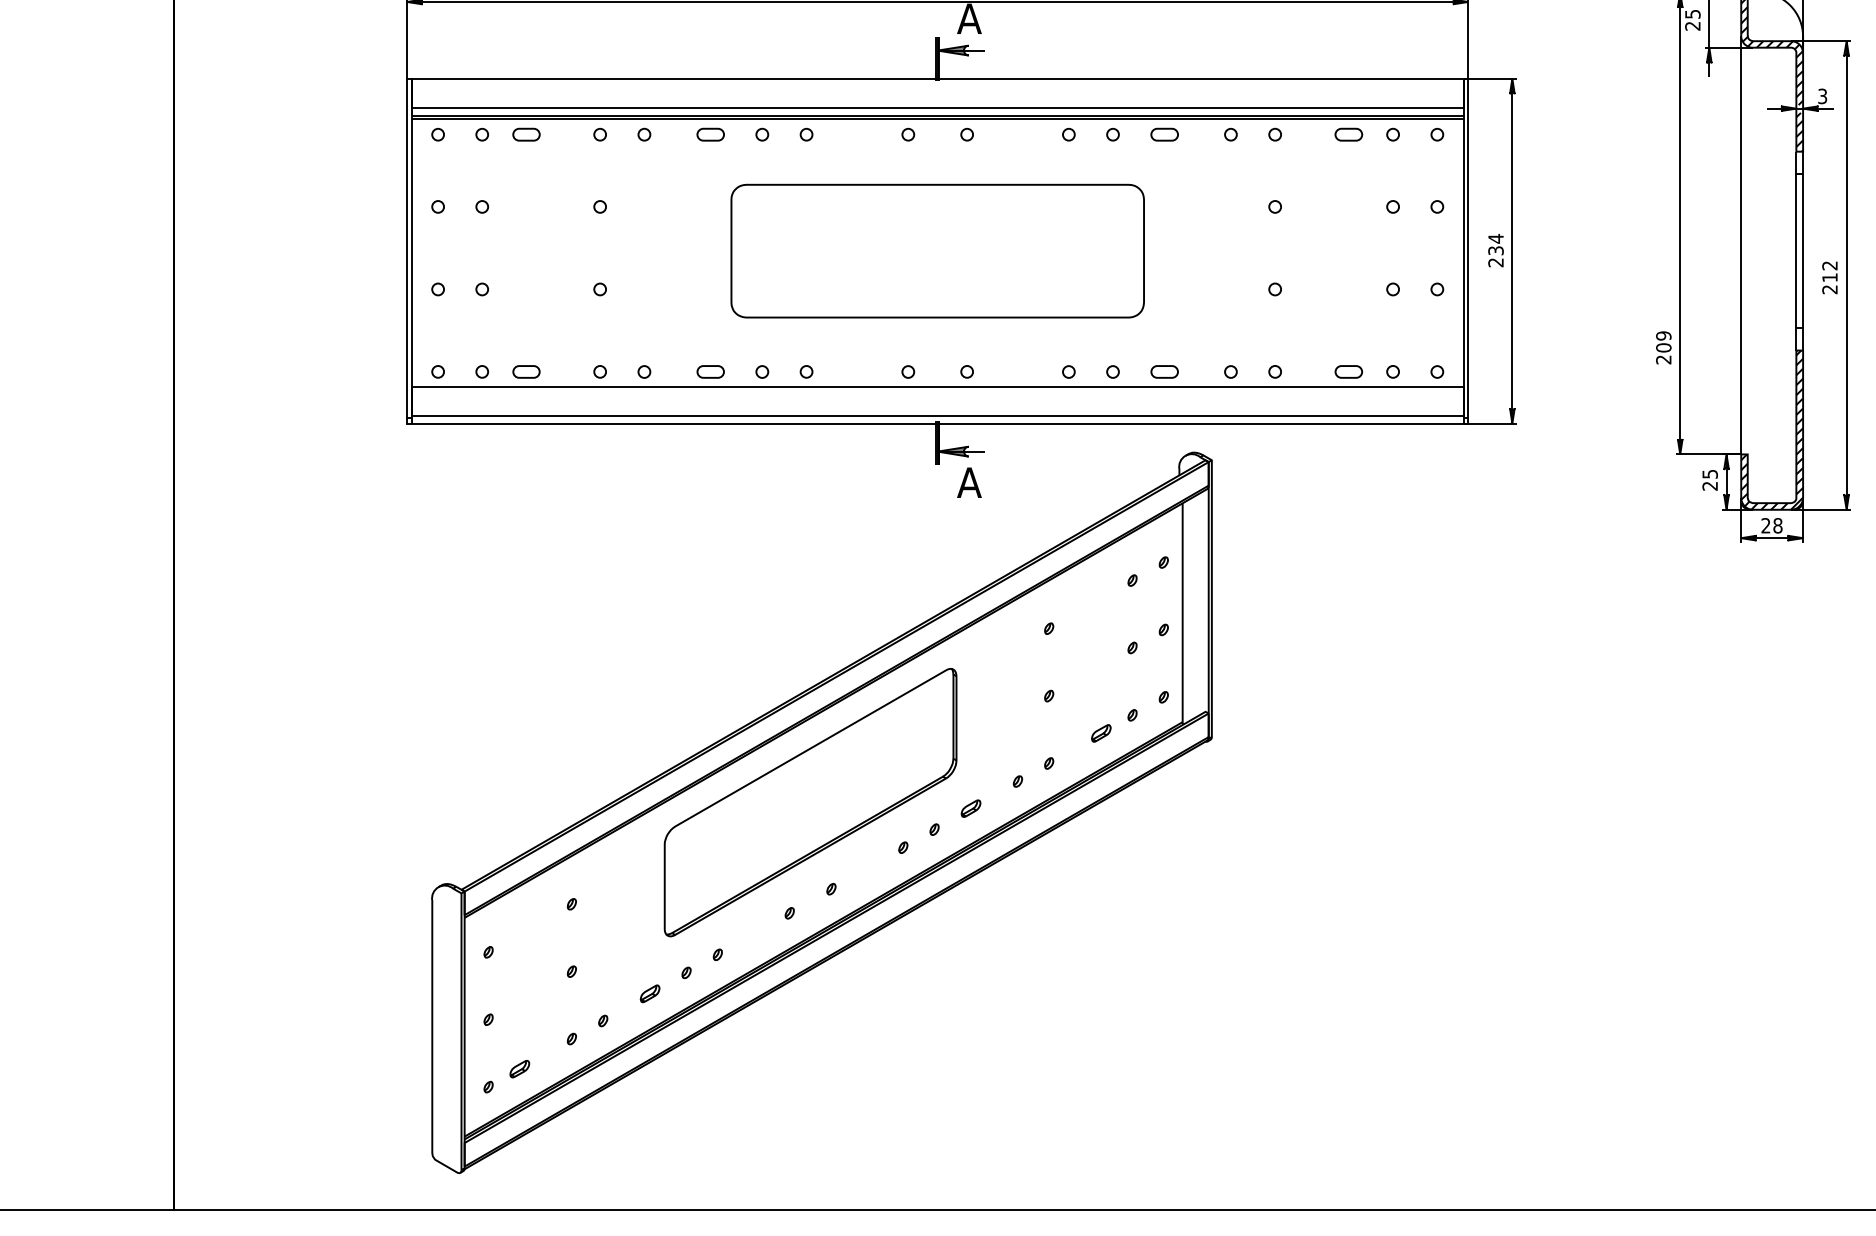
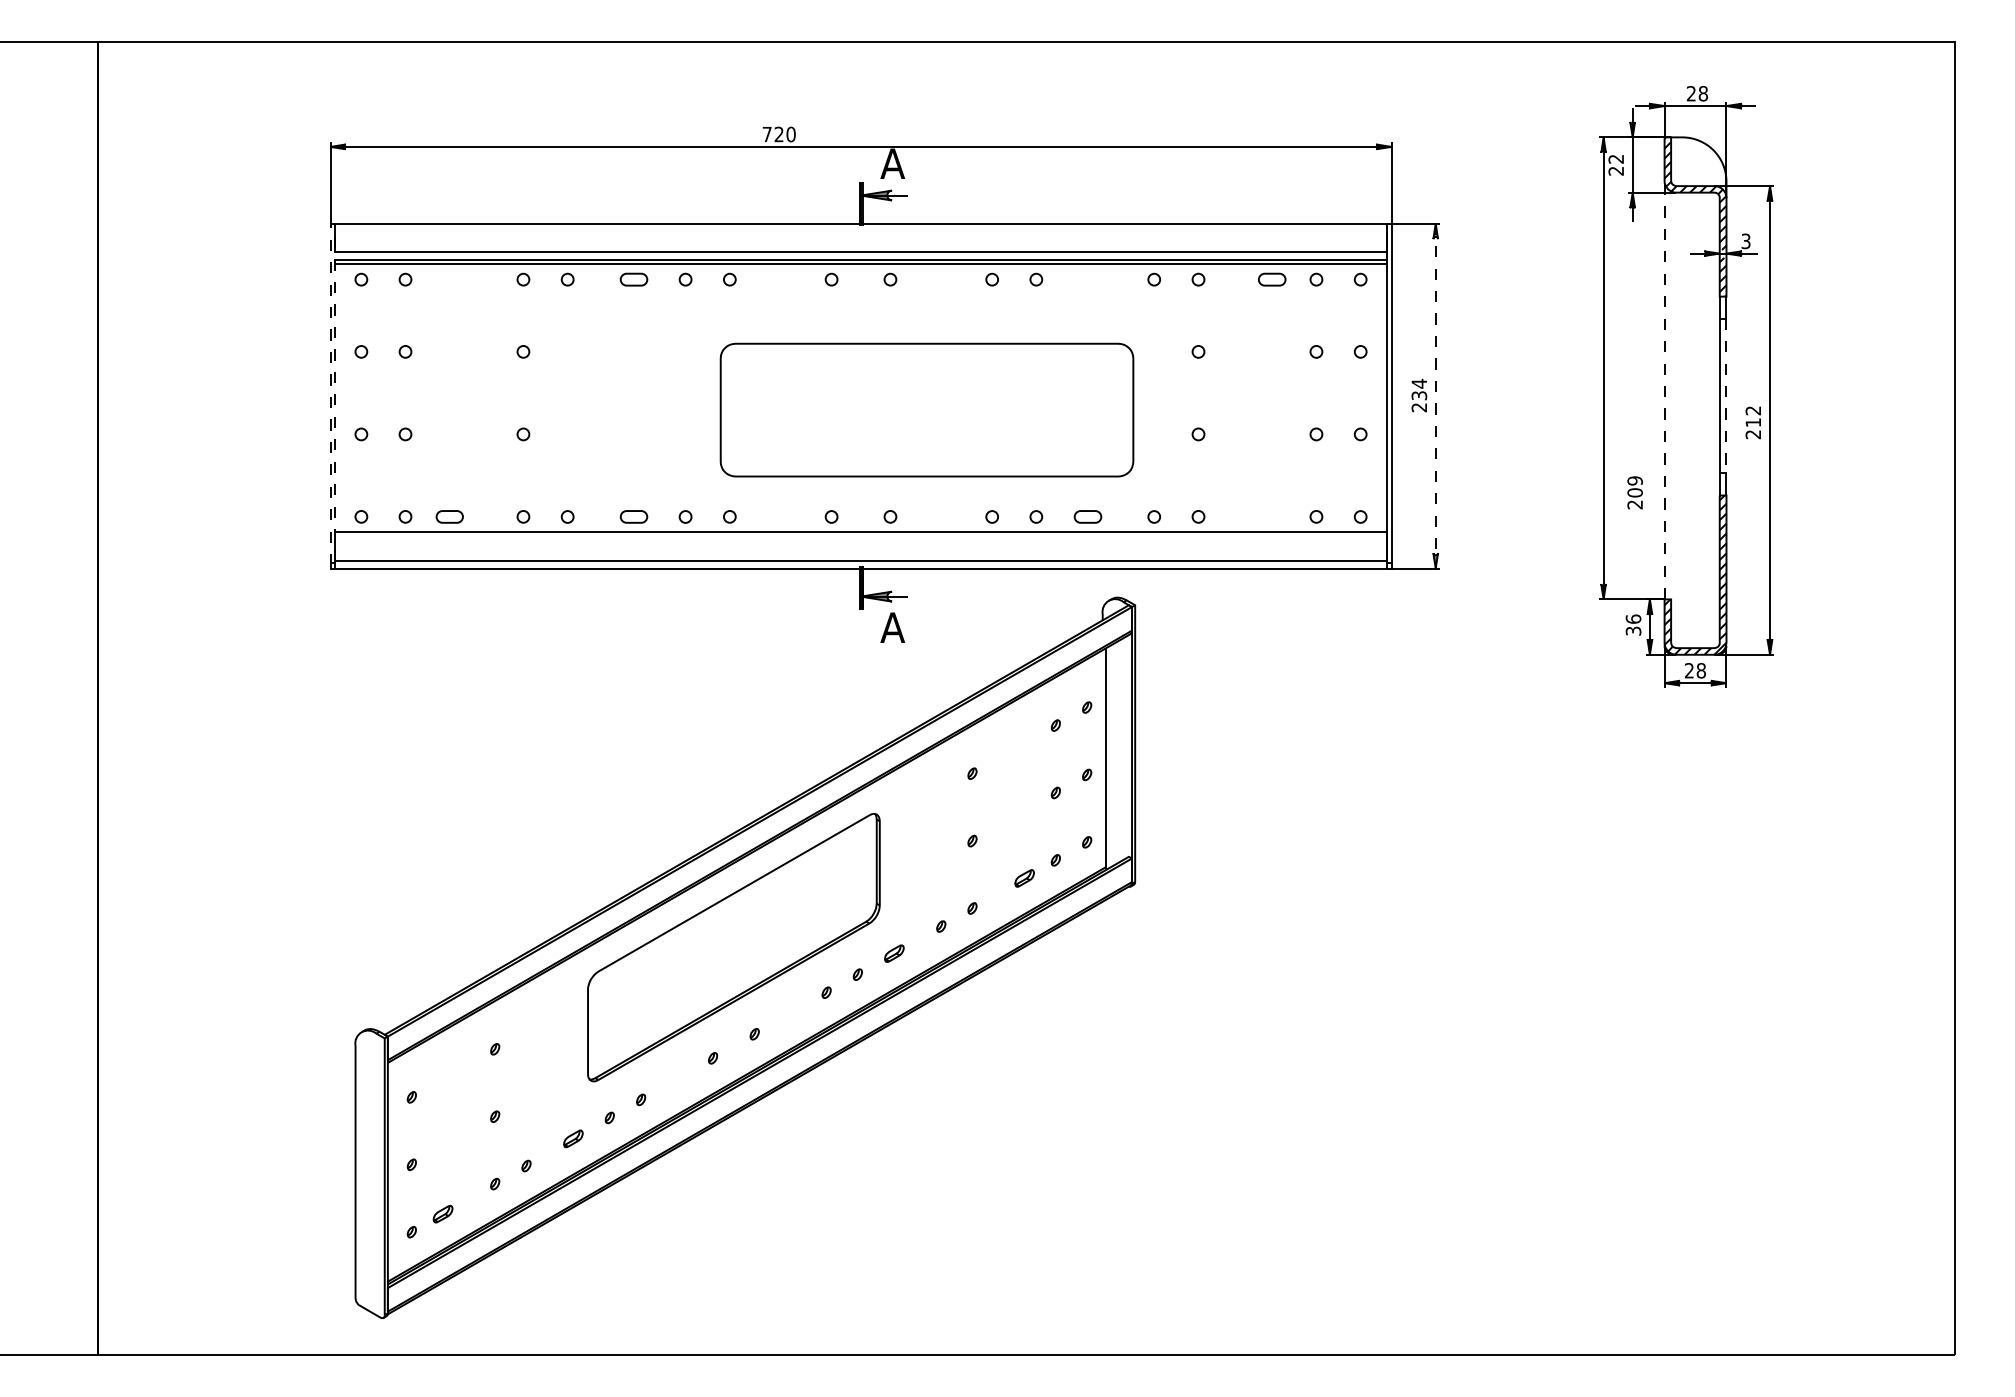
text: (1693, 14) -> (1616, 159), 25 -> 22
line: (409, 78) -> (332, 223), solid -> dashed
part: (526, 134) -> (449, 279), removed
part: (1164, 134) -> (1087, 279), removed
line: (1741, 244) -> (1664, 389), solid -> dashed
part: (937, 250) -> (926, 409), moved
line: (1512, 251) -> (1435, 396), solid -> dashed
line: (1803, 251) -> (1726, 396), solid -> dashed
text: (1663, 347) -> (1634, 492), moved
part: (1349, 371) -> (1272, 516), removed
text: (1710, 479) -> (1633, 624), 25 -> 36

